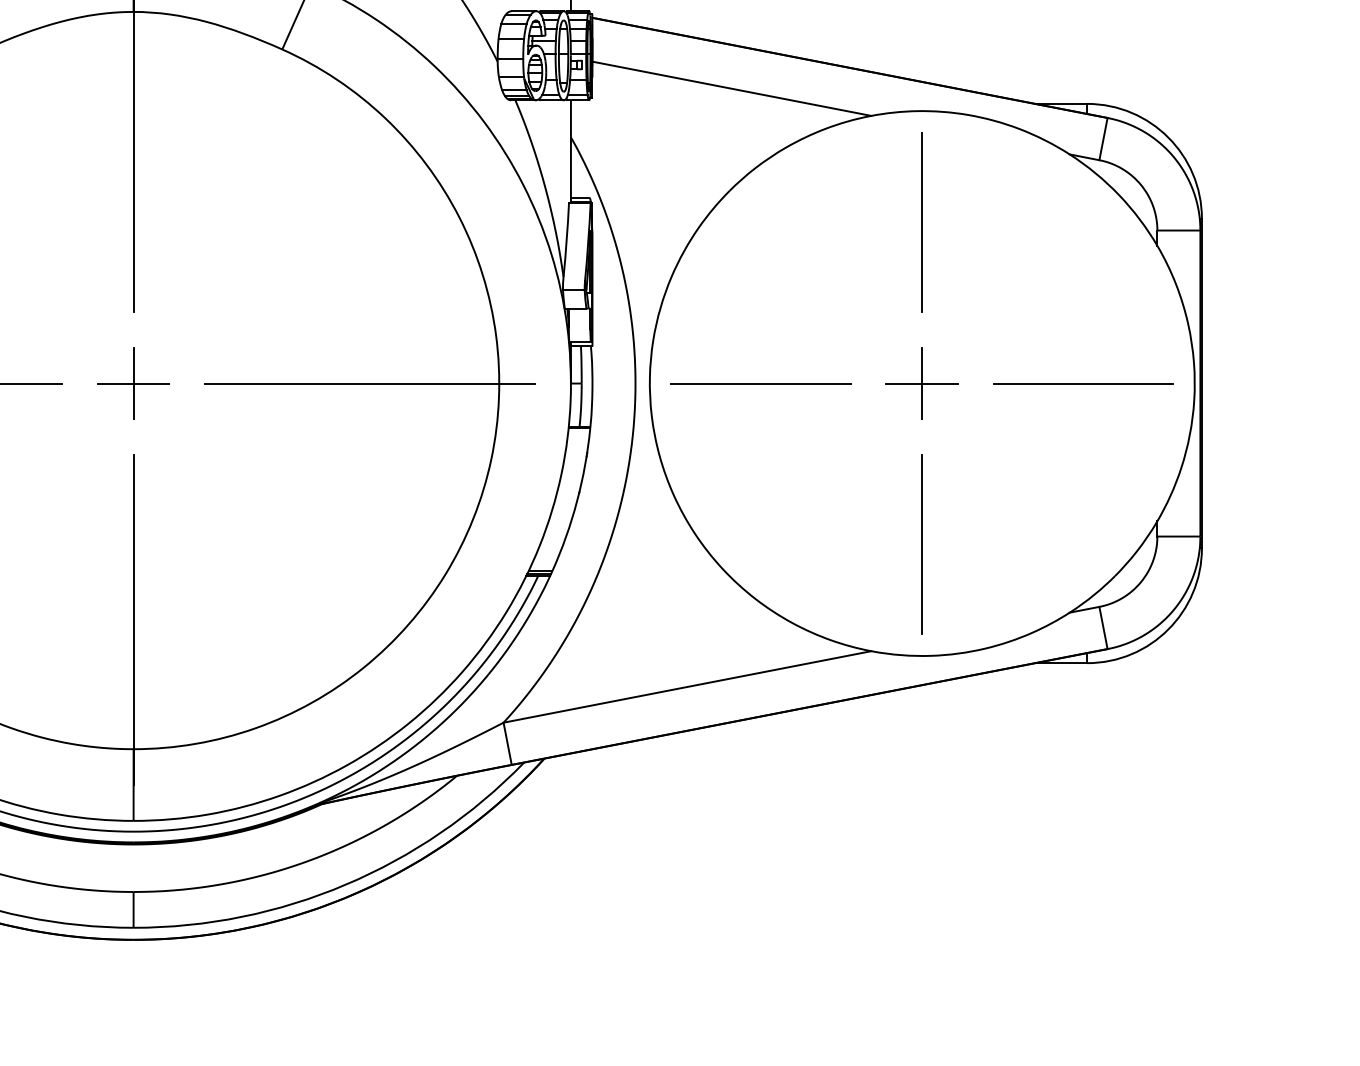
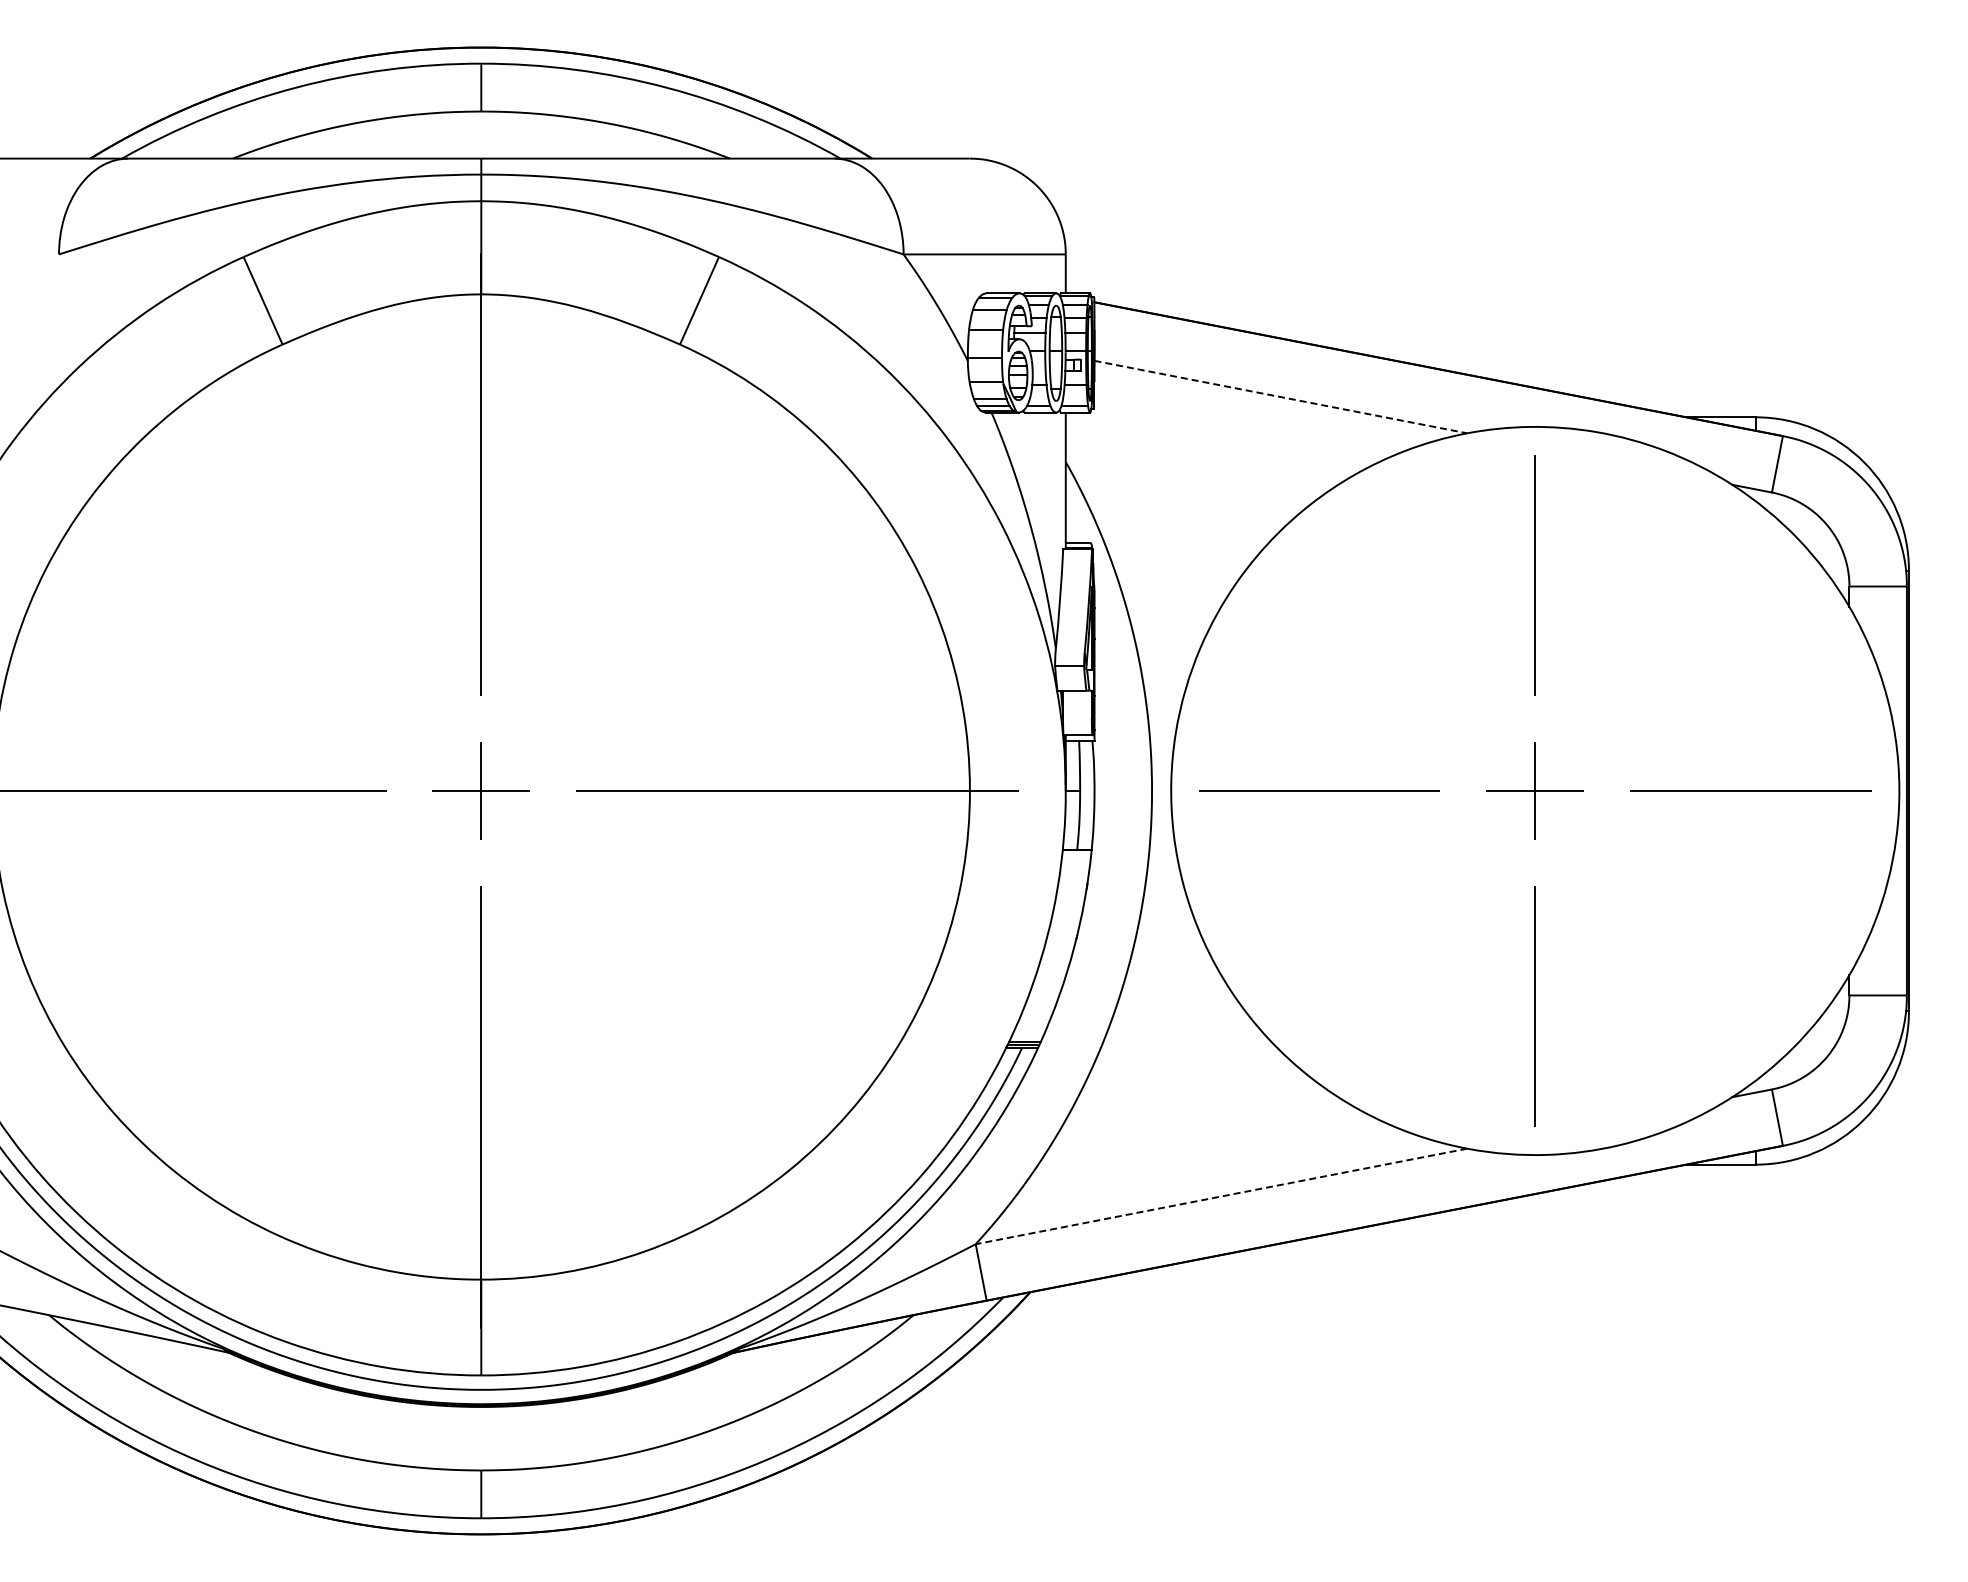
line: (731, 89) -> (1280, 397), solid -> dashed
line: (687, 686) -> (1221, 1196), solid -> dashed

